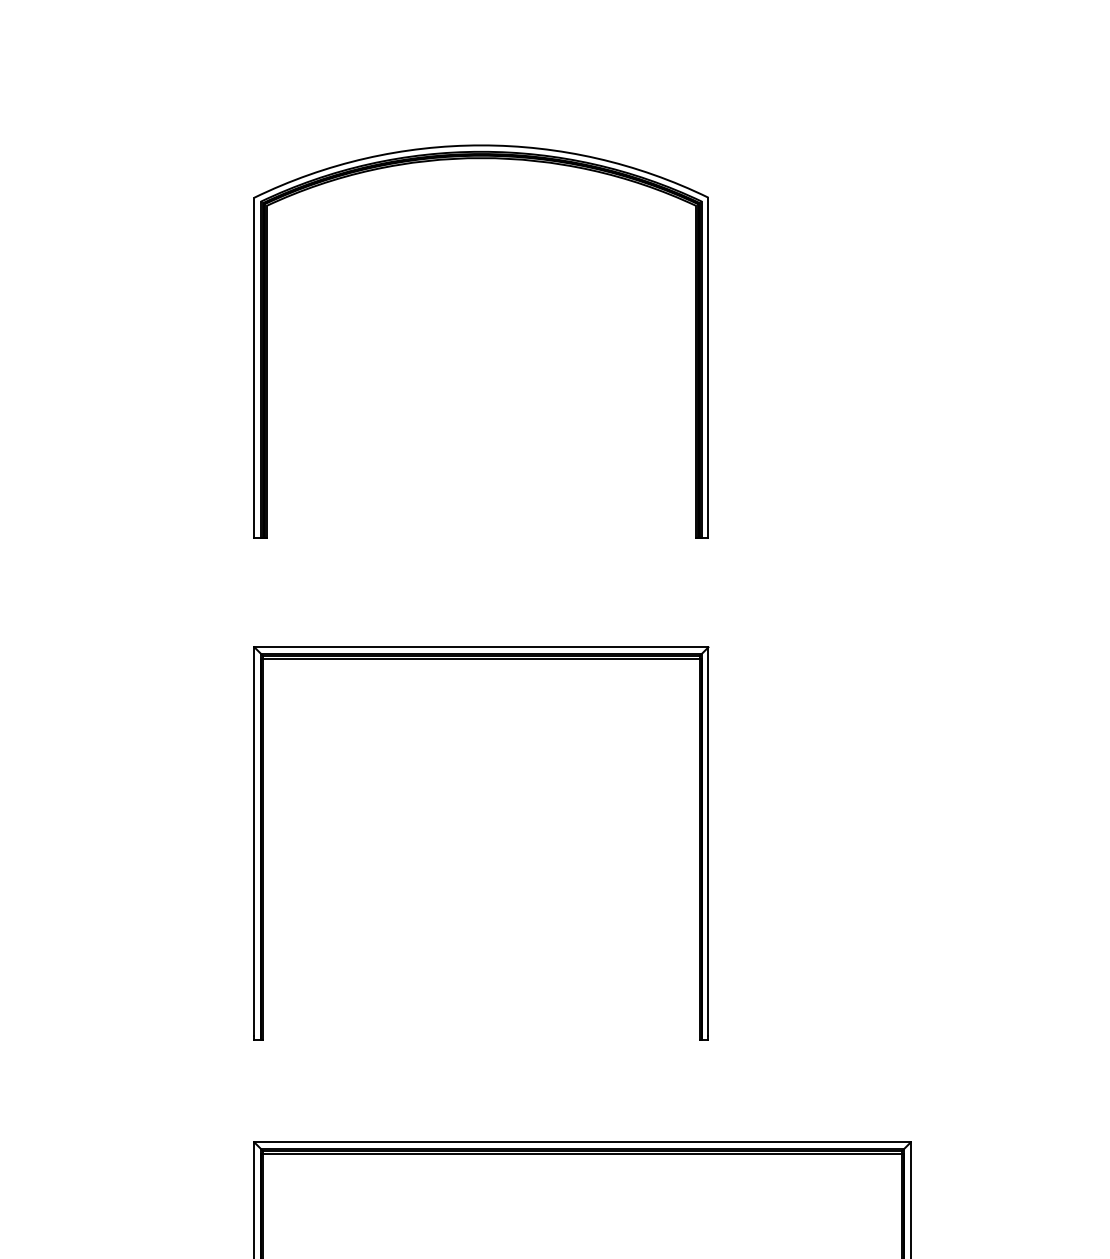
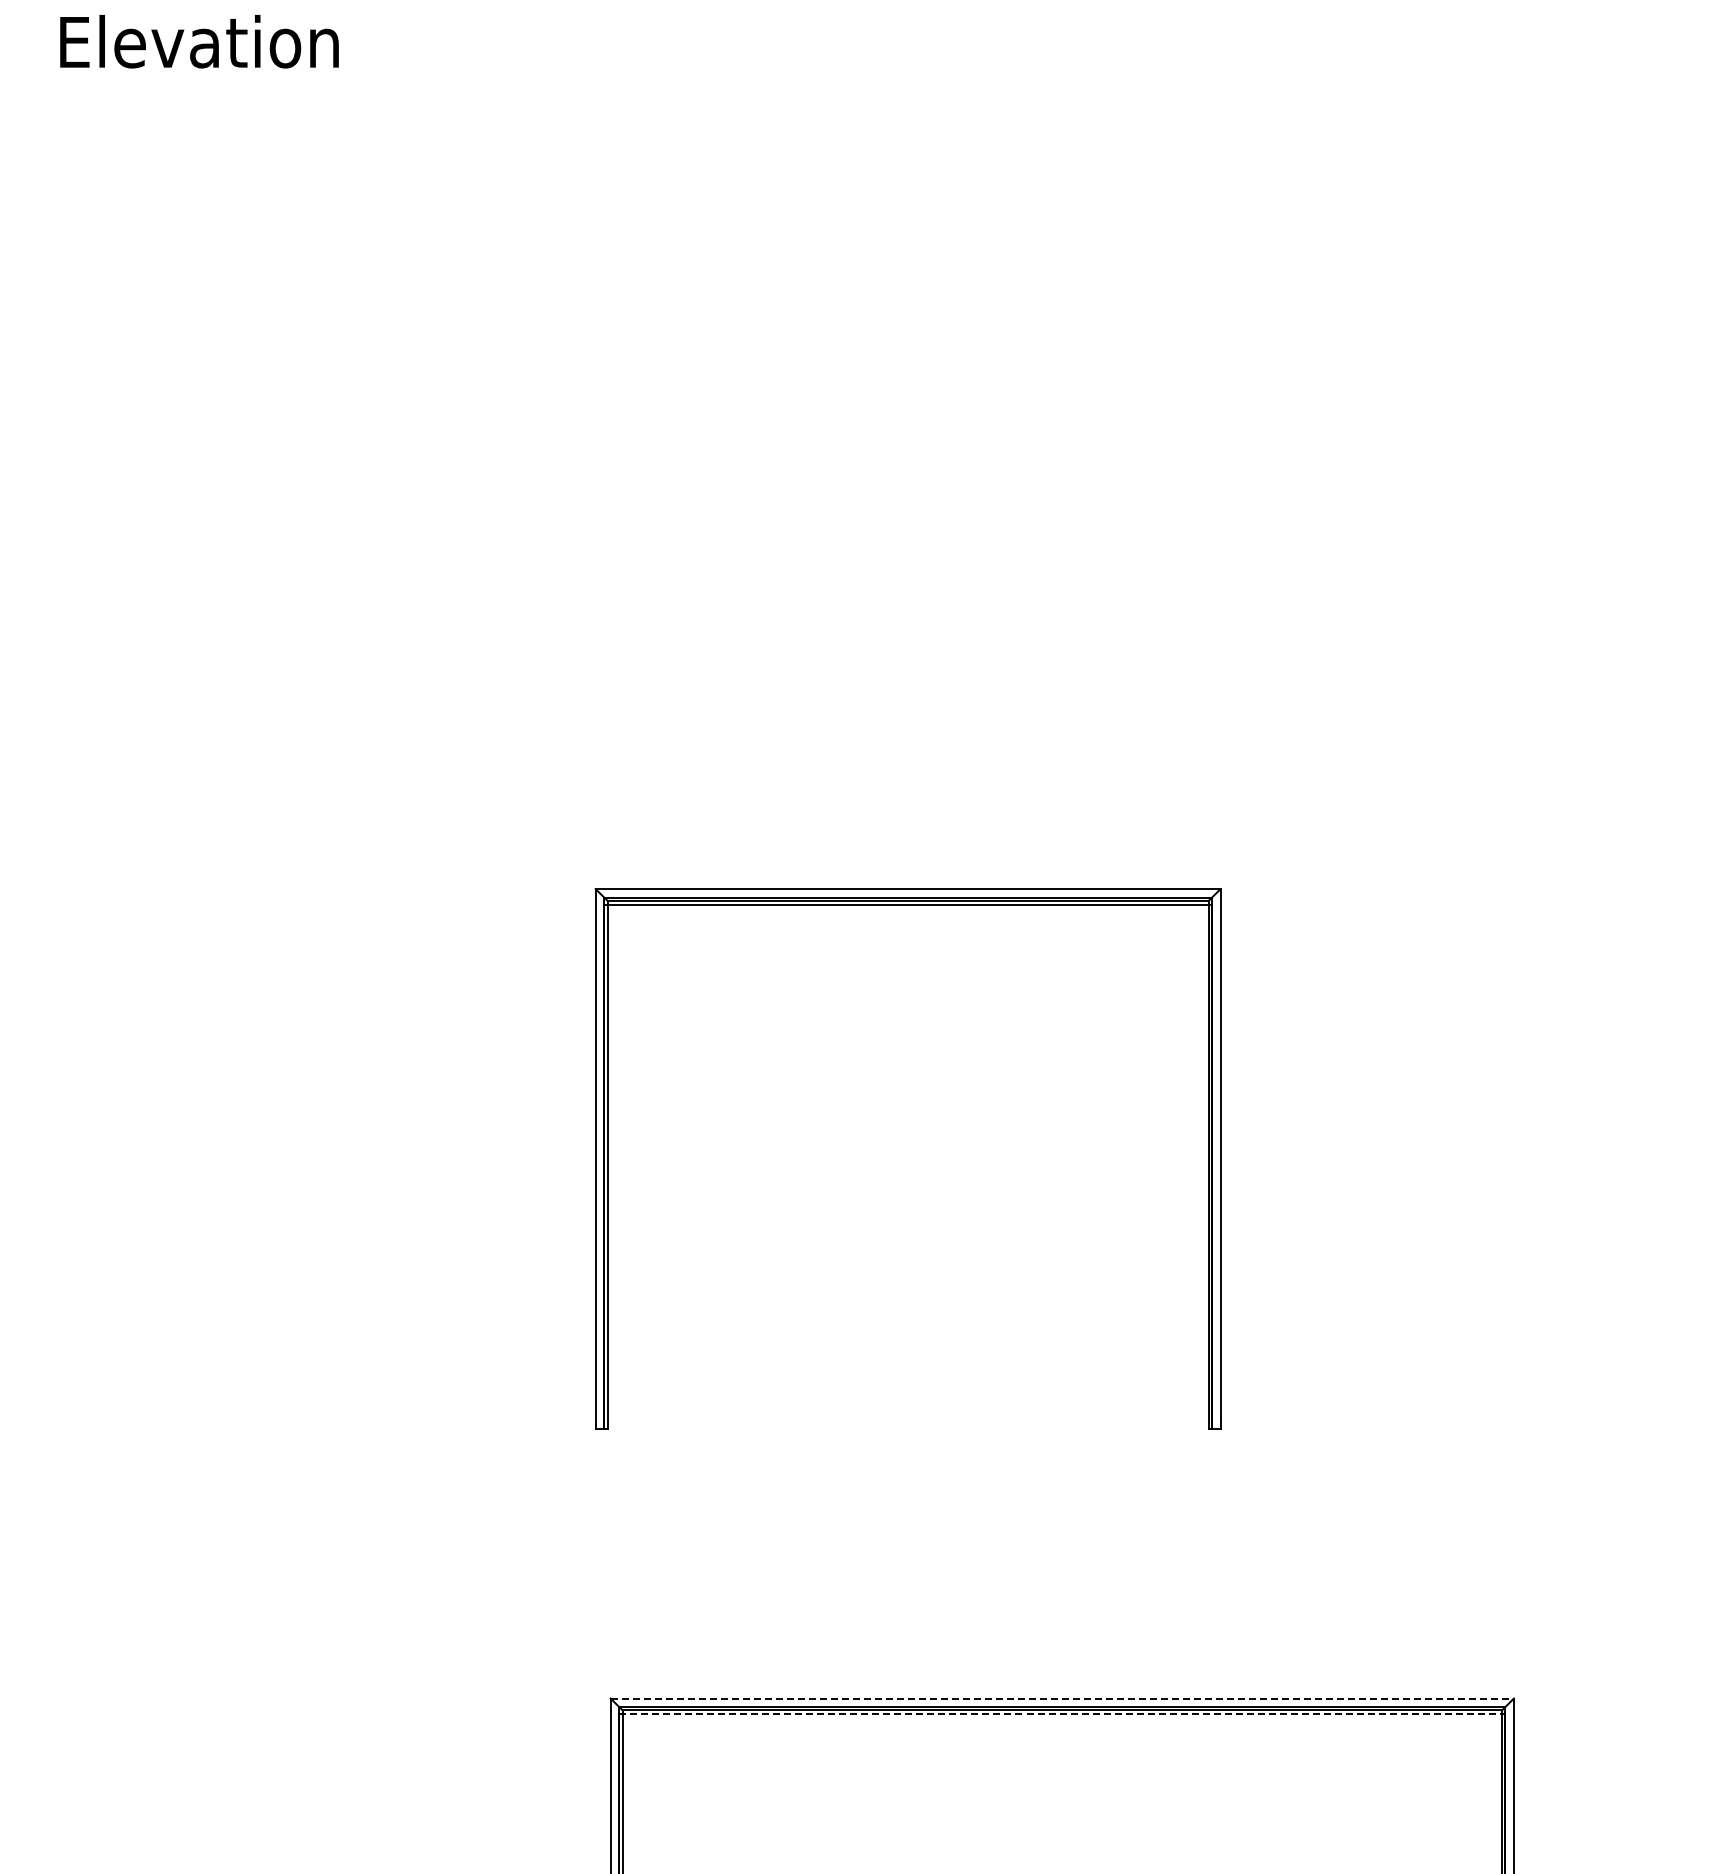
part: (466, 159) -> (902, 345), removed
part: (480, 659) -> (907, 905), moved
line: (582, 1142) -> (1062, 1698), solid -> dashed
line: (582, 1154) -> (1062, 1714), solid -> dashed

